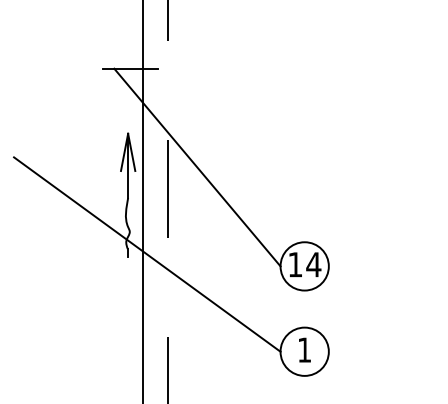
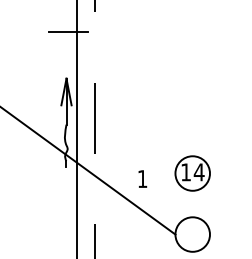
line: (197, 167) -> (116, 102), removed
text: (304, 349) -> (142, 178), moved

